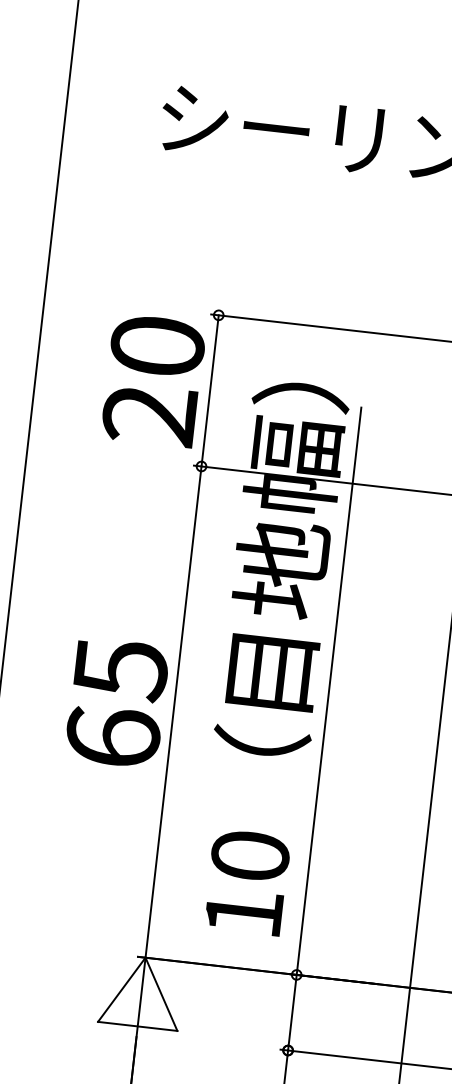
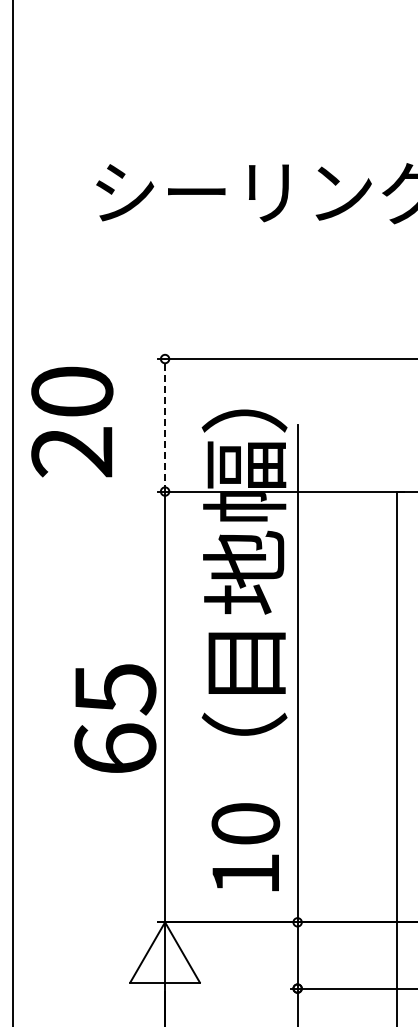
text: (154, 380) -> (72, 421), moved
line: (210, 390) -> (165, 424), solid -> dashed
text: (117, 702) -> (115, 718), moved

